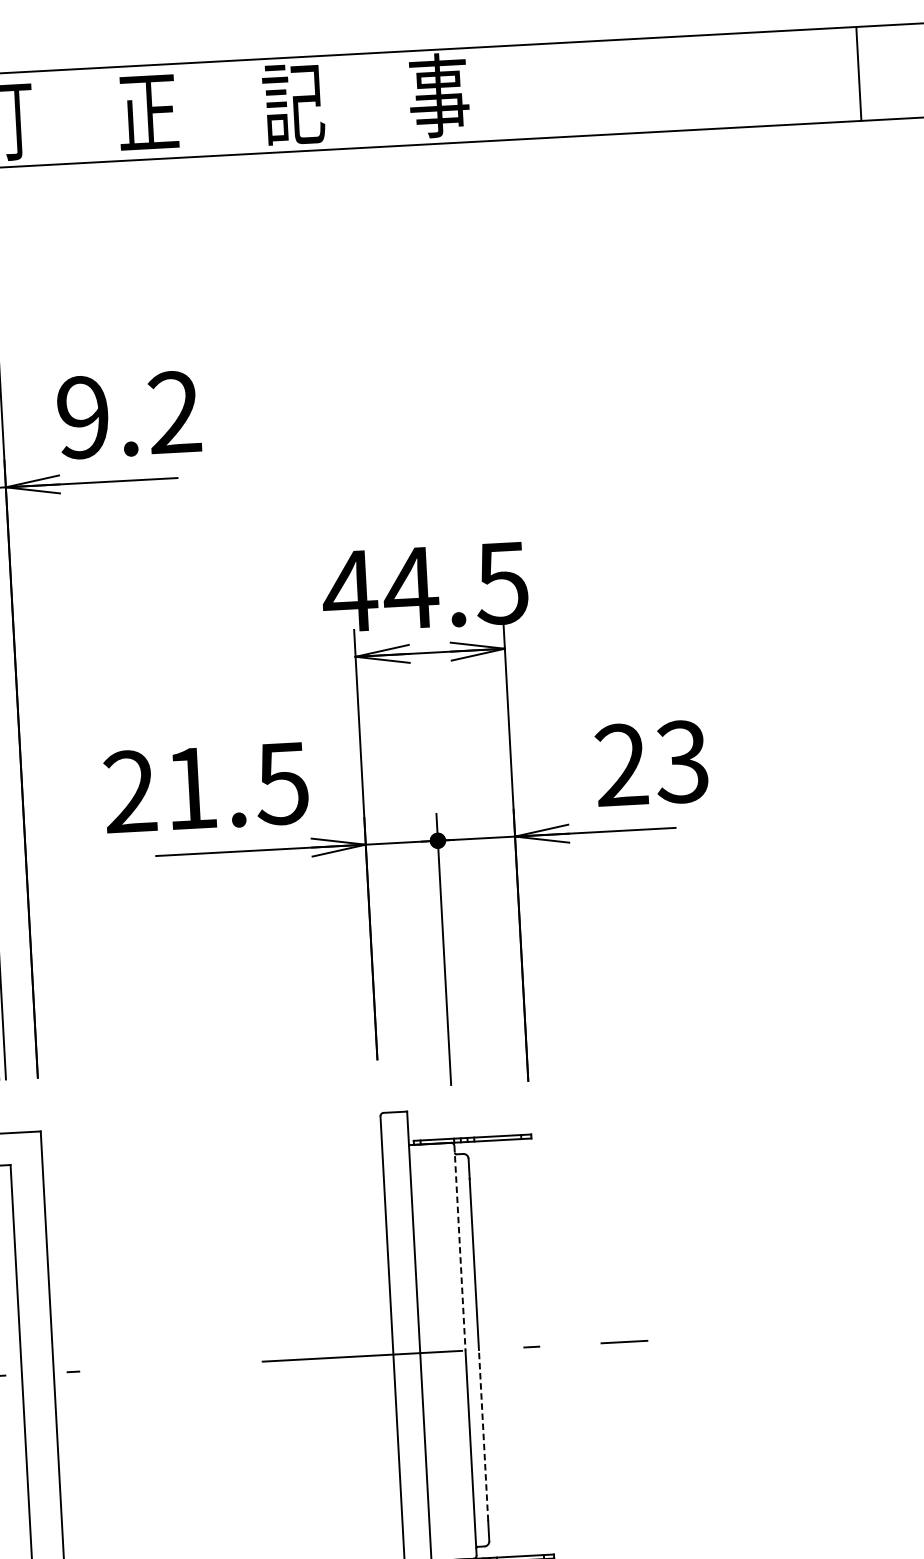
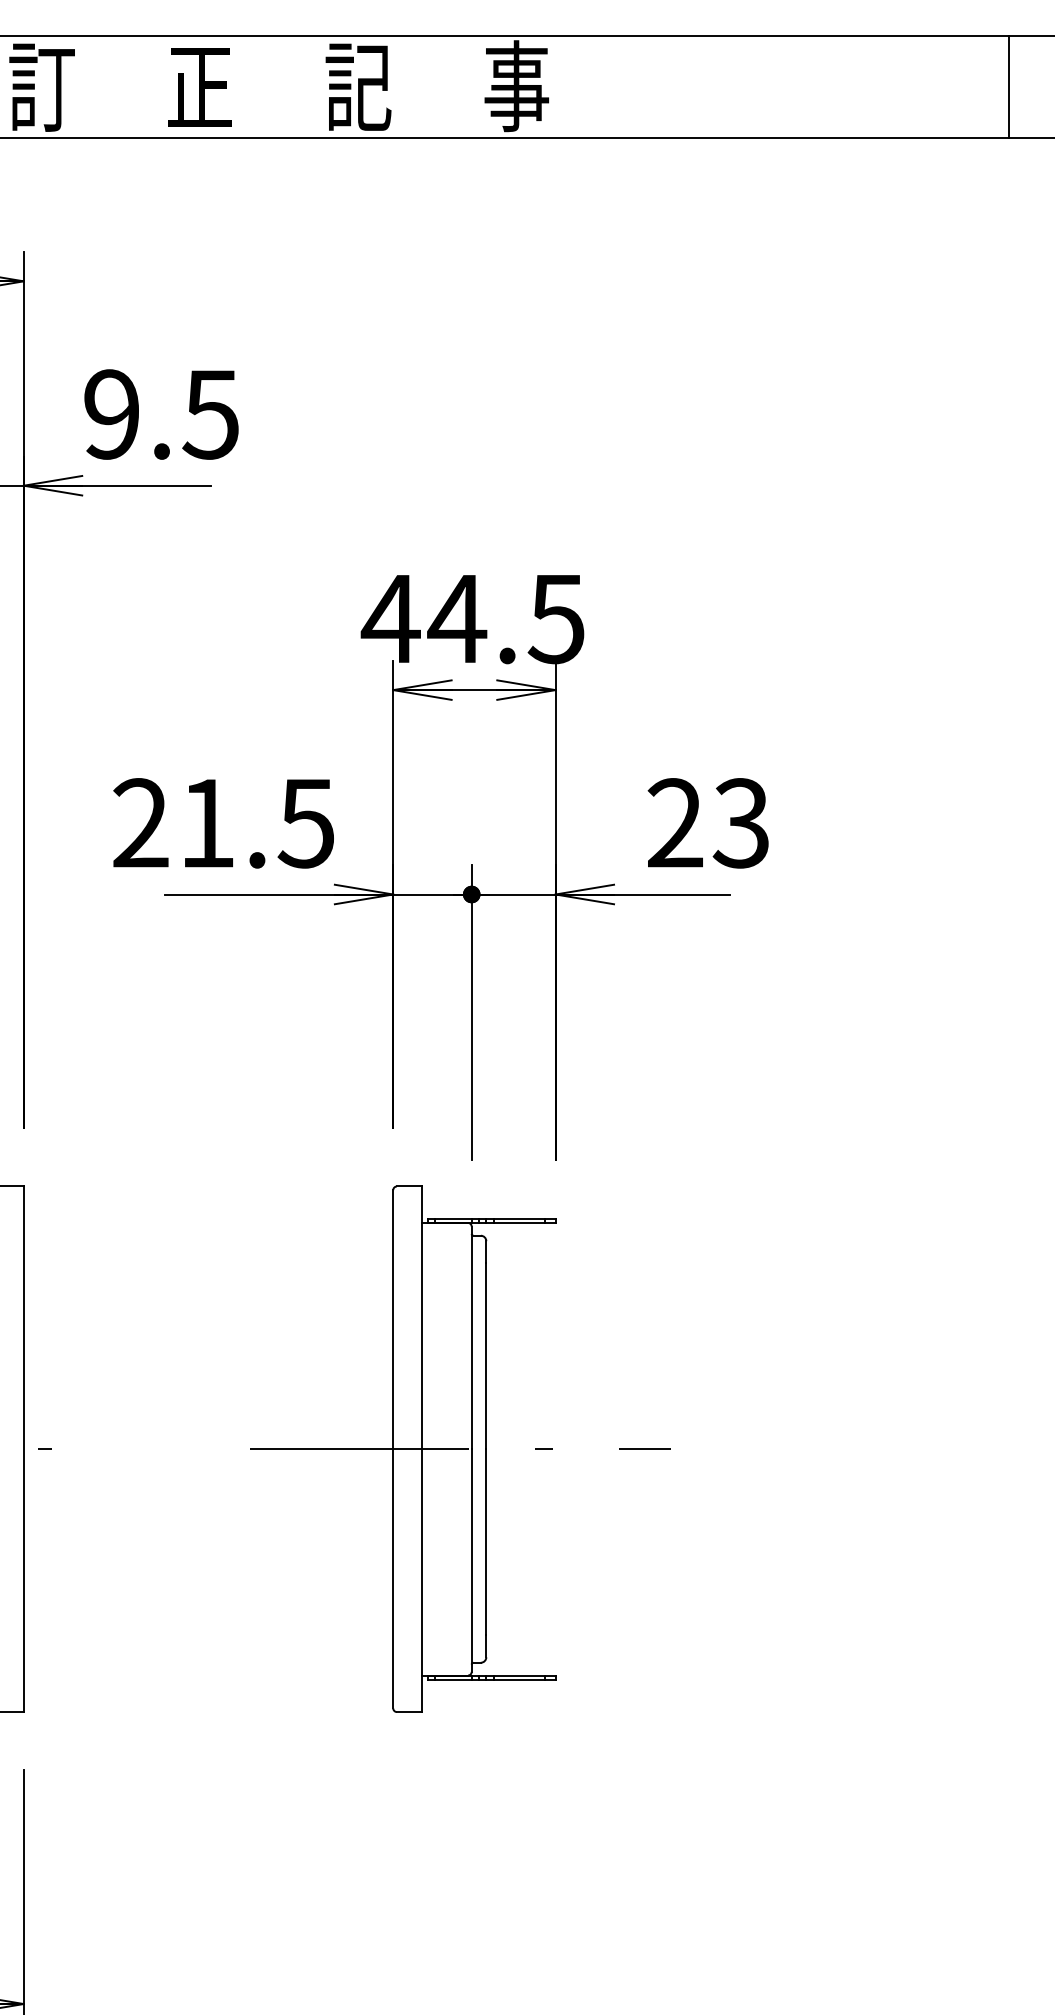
line: (858, 74) -> (1009, 87), moved
text: (173, 412) -> (210, 414), 9.2 -> 9.5
line: (459, 1248) -> (471, 1338), dashed -> solid
line: (483, 1434) -> (486, 1541), dashed -> solid

